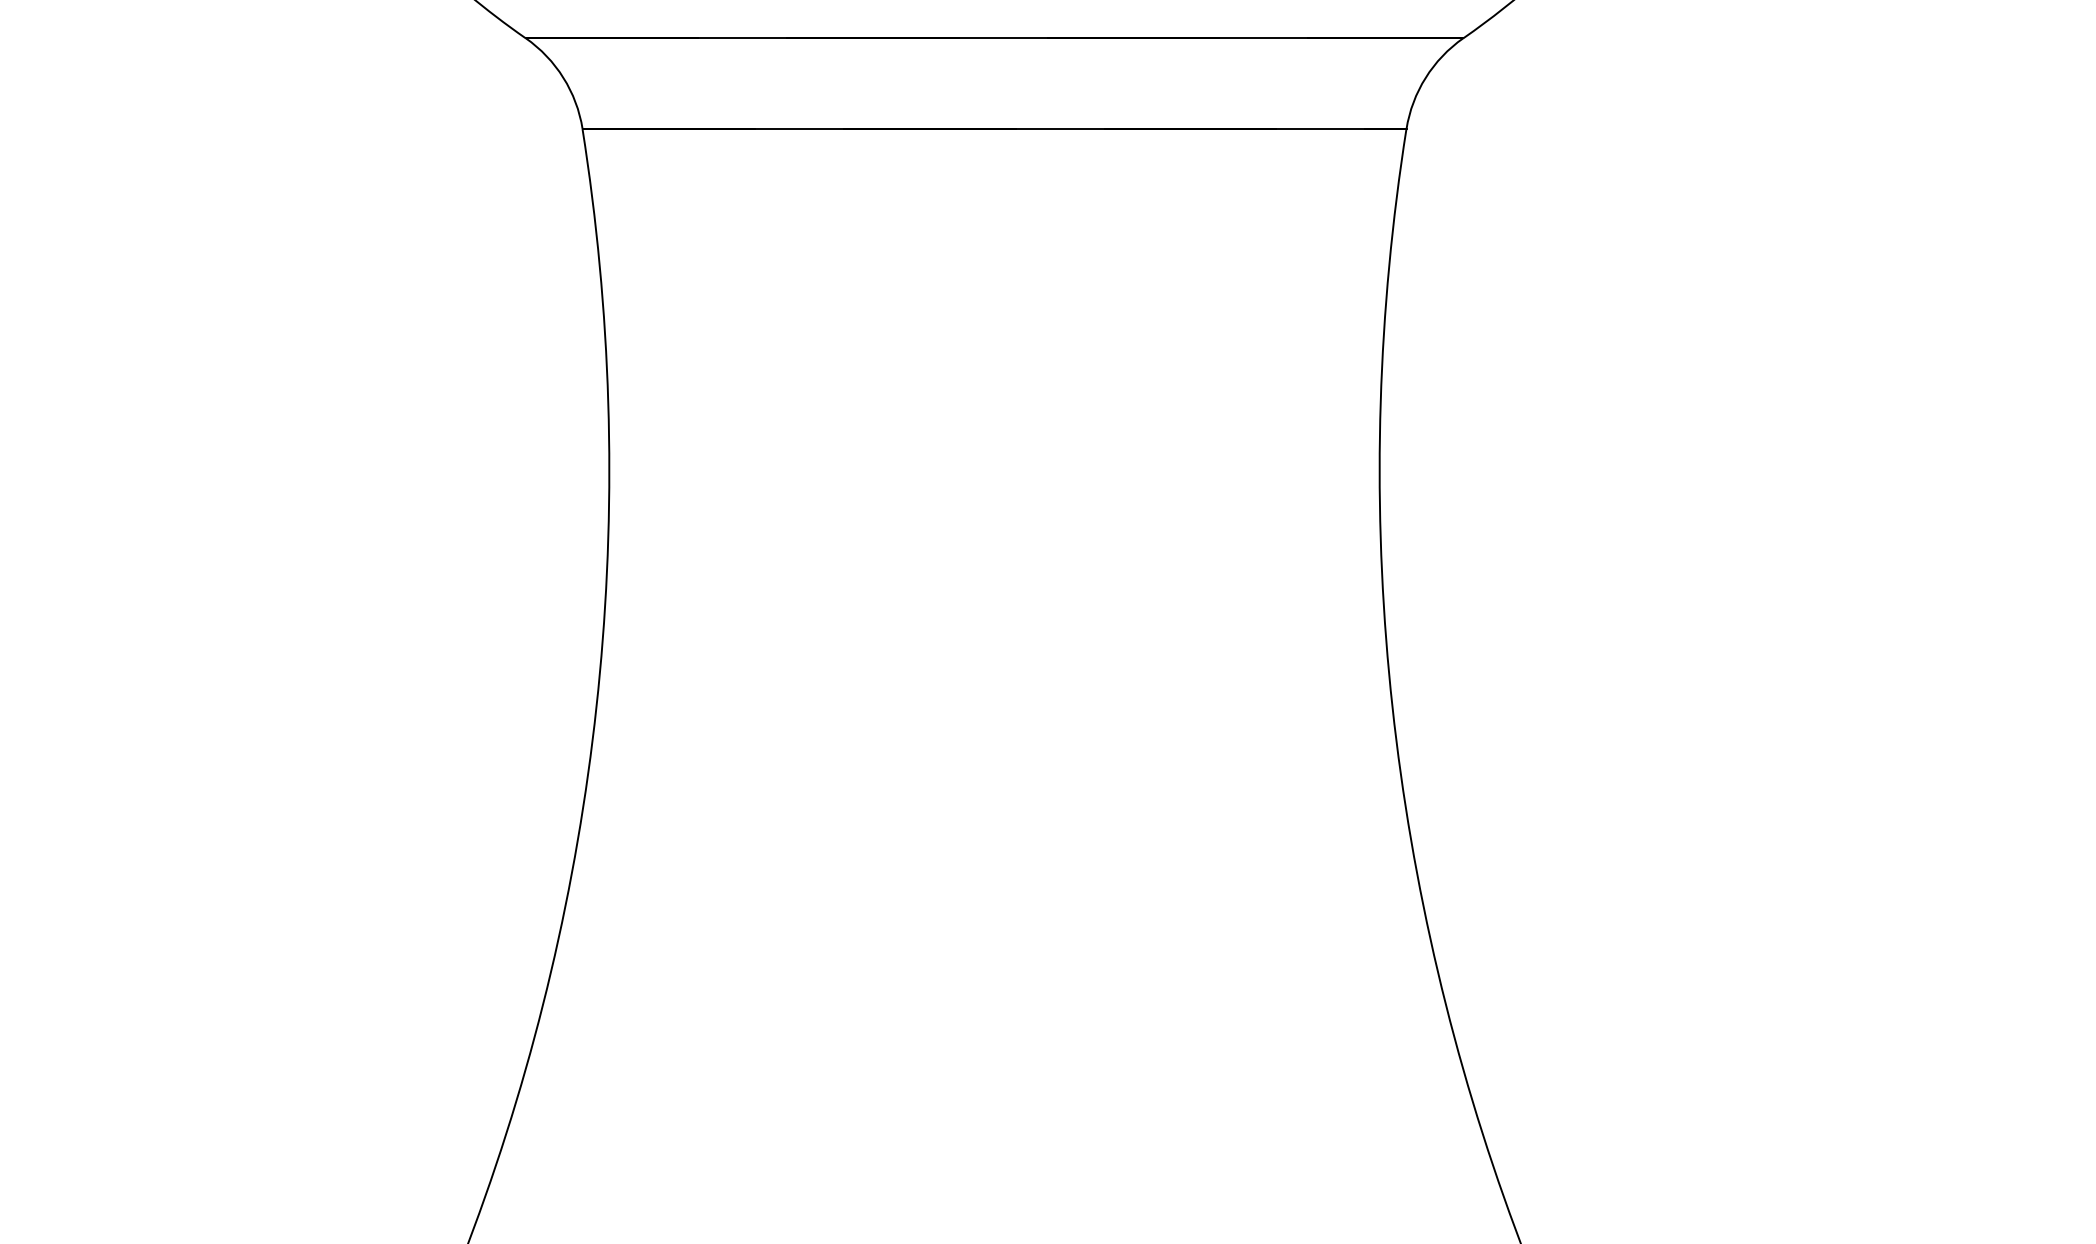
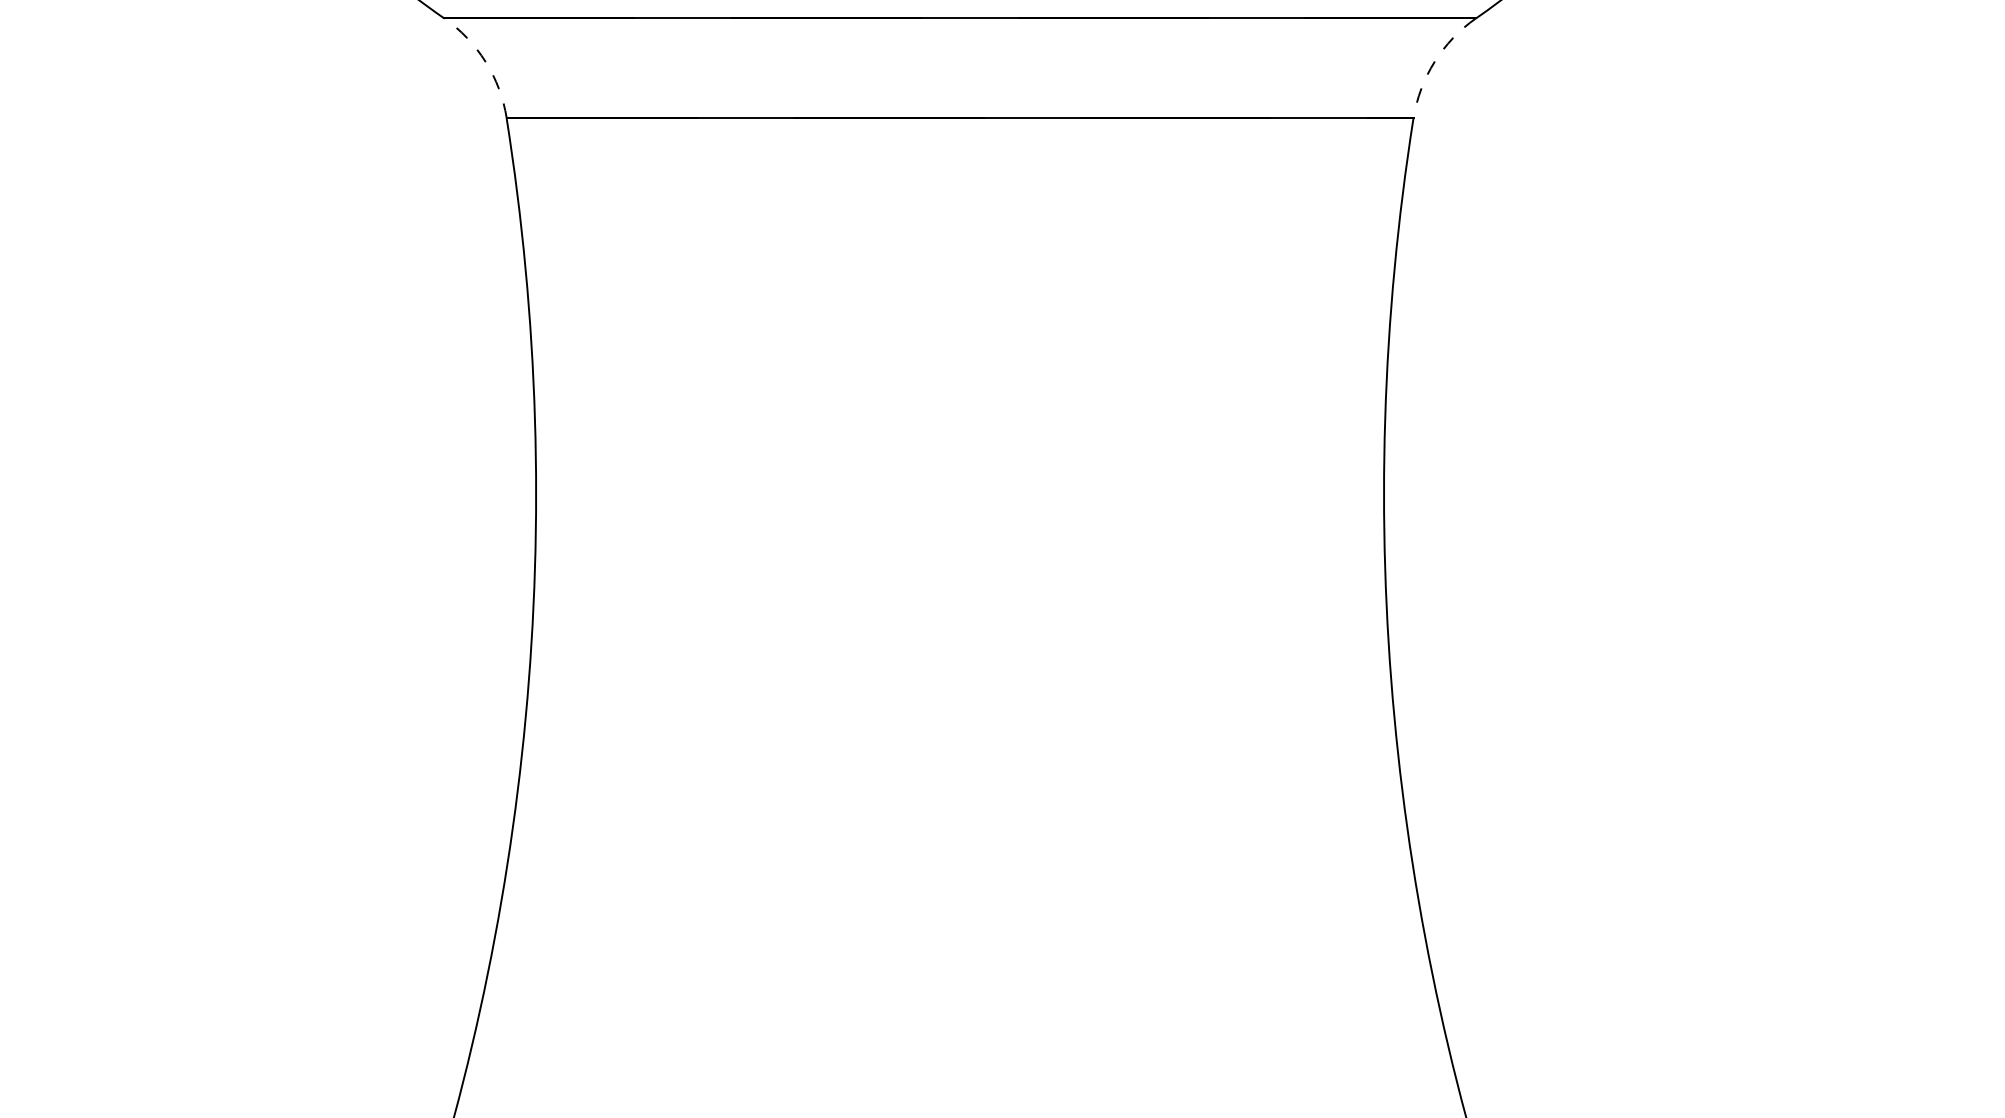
arc: (563, 77) -> (485, 61), solid -> dashed
arc: (1425, 77) -> (1434, 61), solid -> dashed

